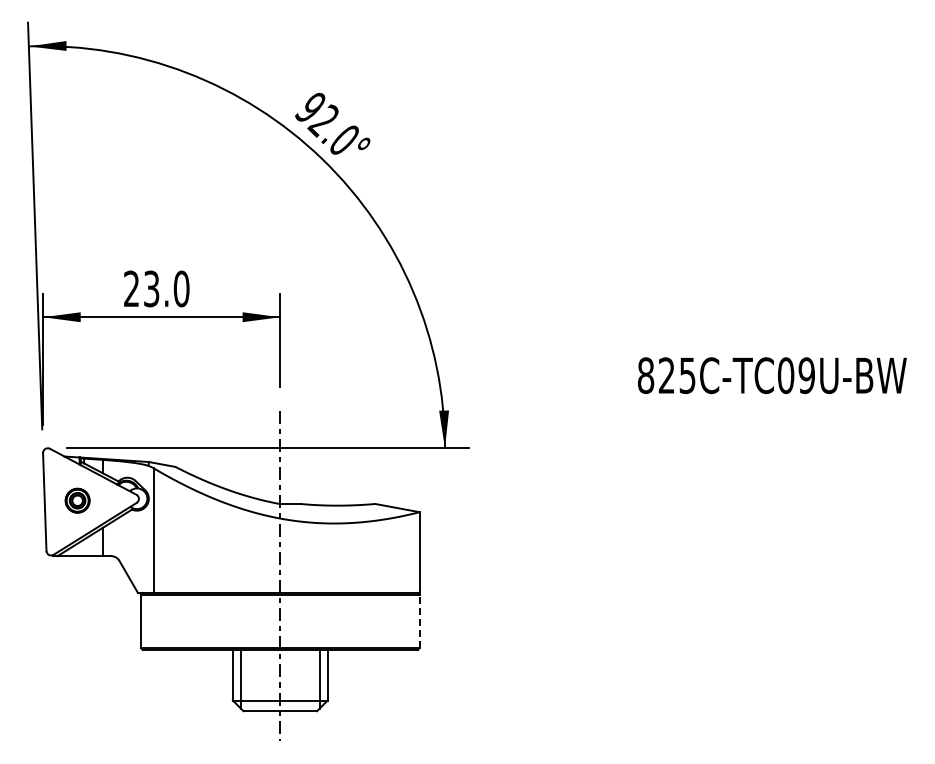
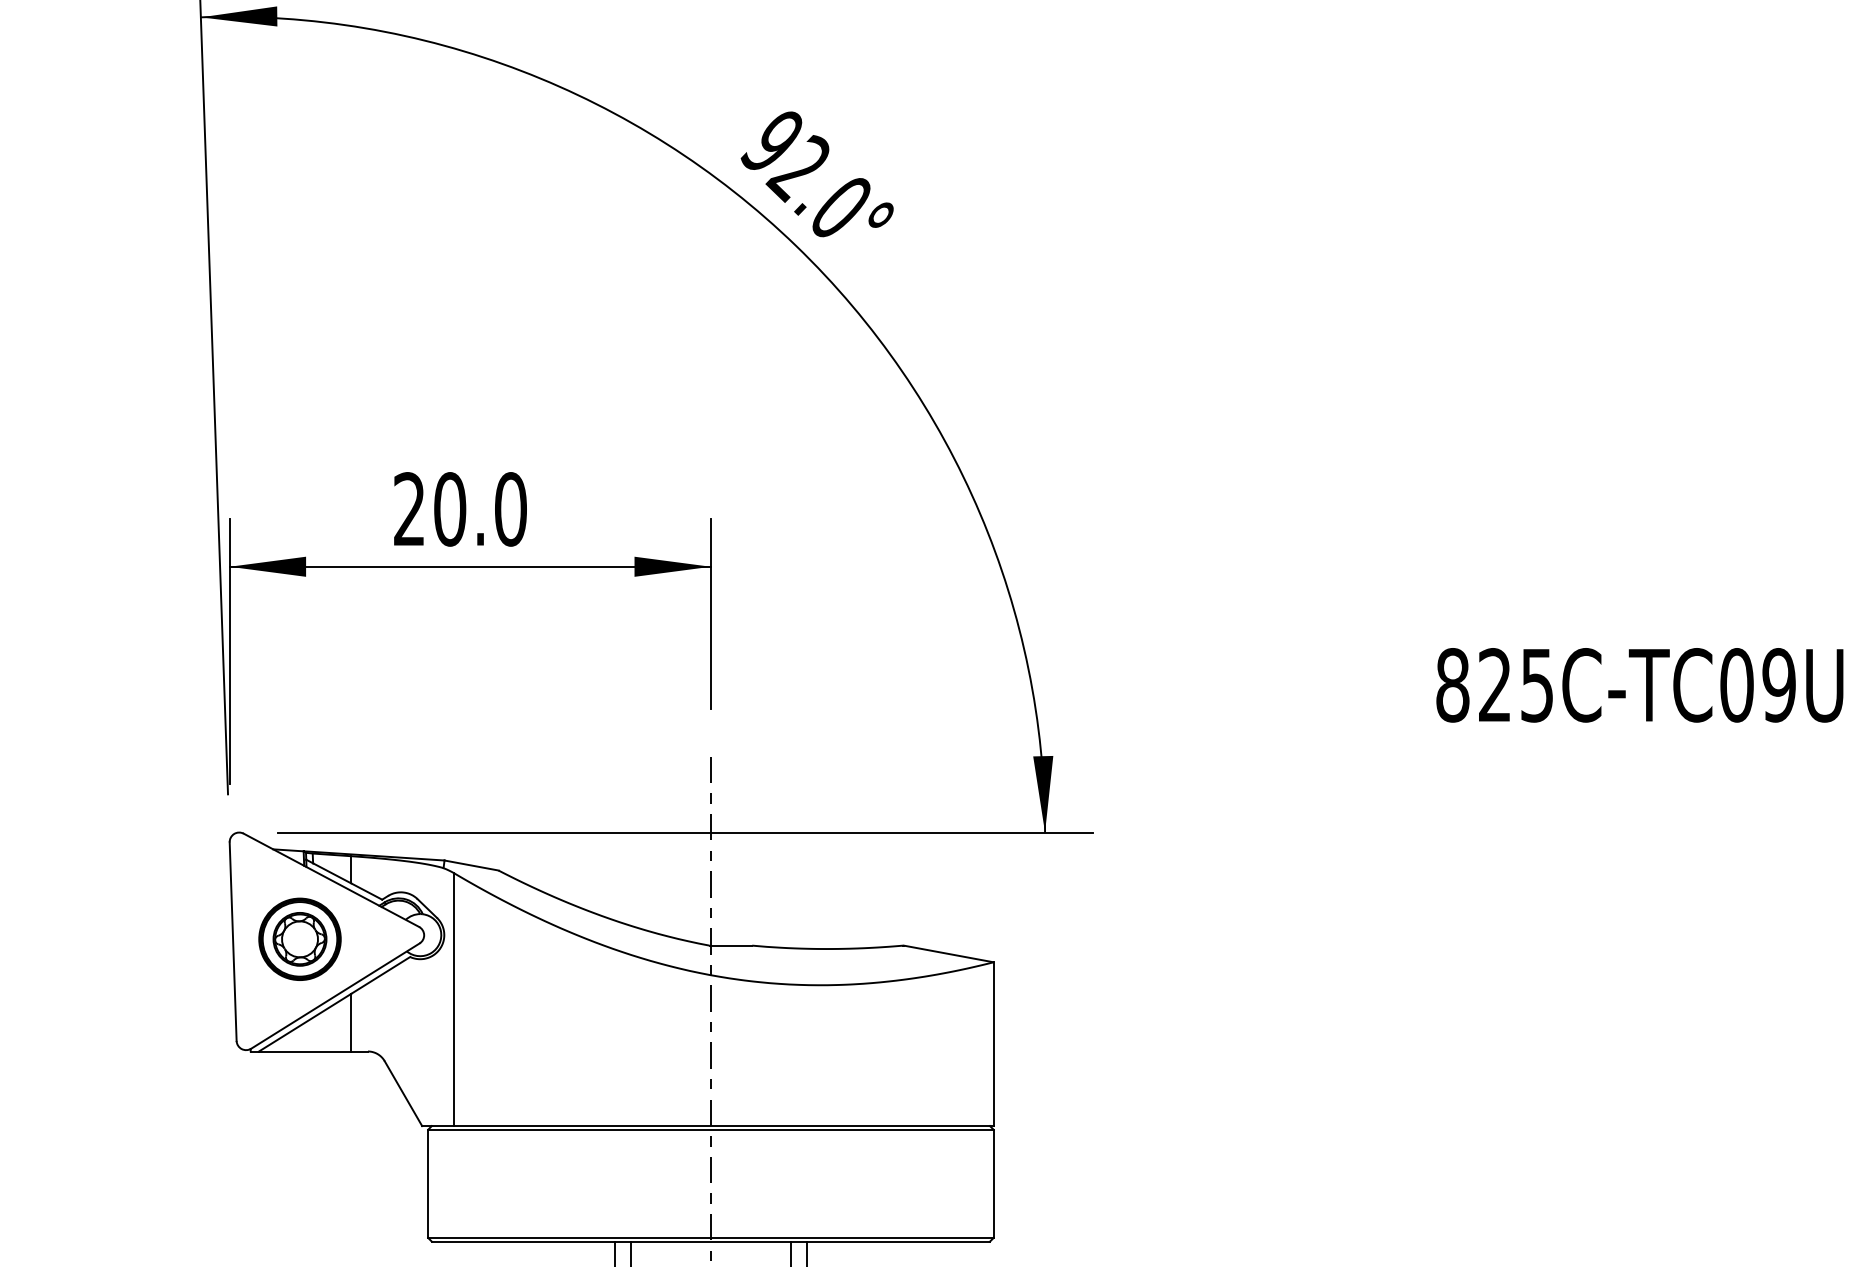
text: (151, 288) -> (449, 508), 23.0 -> 20.0
part: (77, 500) -> (299, 938), size x1.67
line: (419, 621) -> (993, 1184), dashed -> solid

